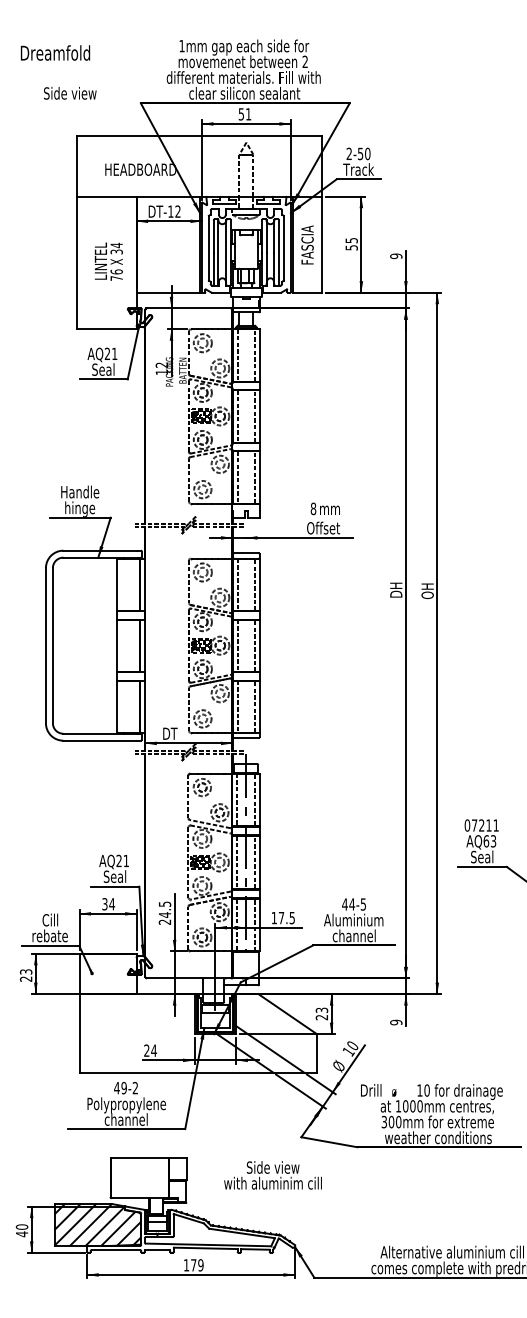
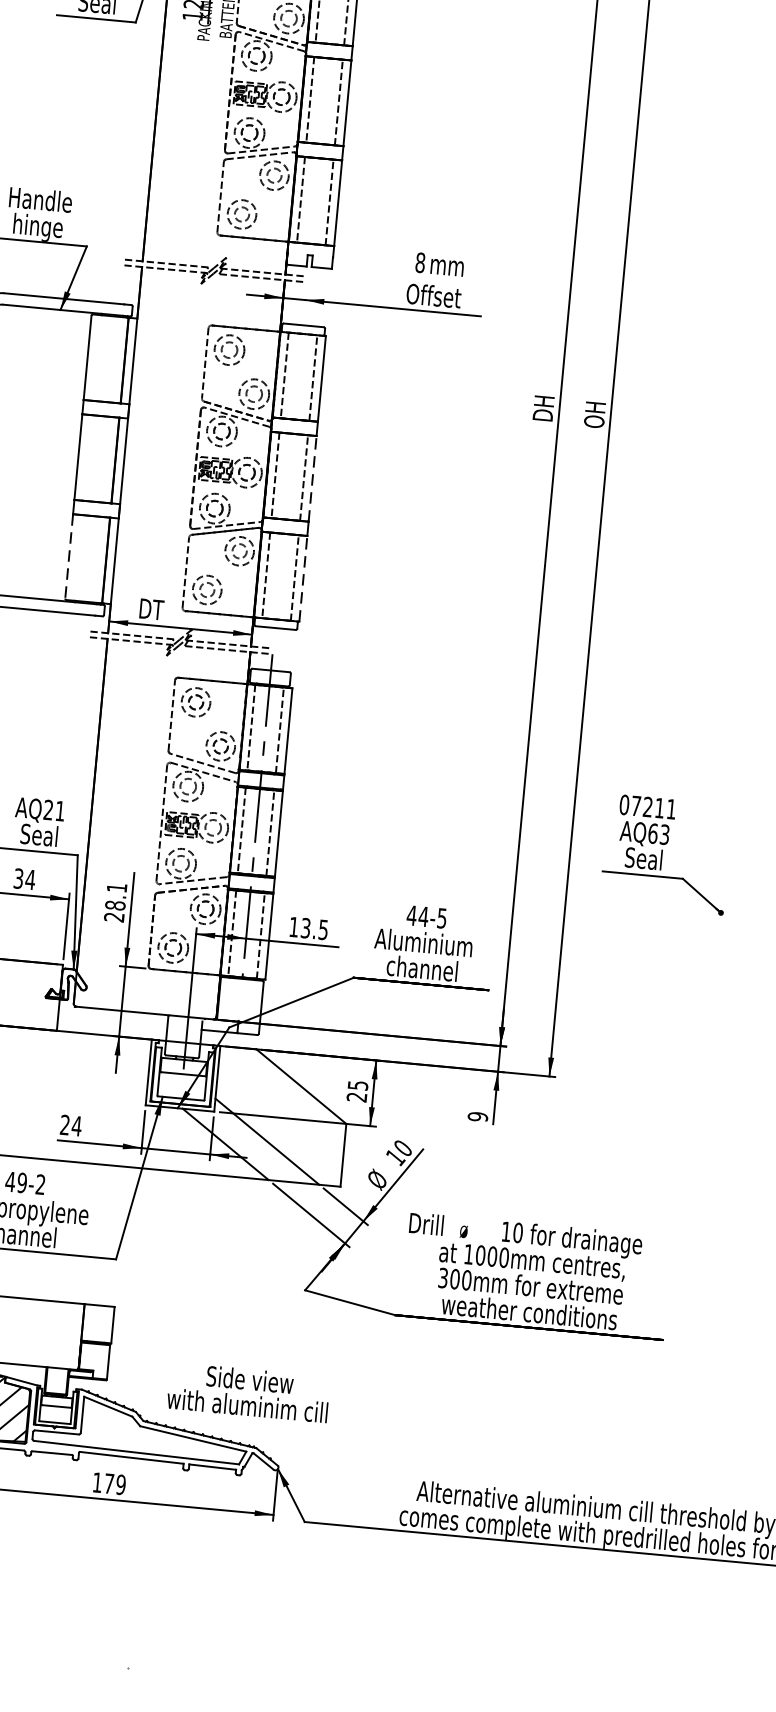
line: (260, 645) -> (312, 478), solid -> dashed
line: (117, 706) -> (69, 556), solid -> dashed
line: (260, 706) -> (303, 578), solid -> dashed
text: (164, 909) -> (115, 896), 24.5 -> 28.1
text: (281, 917) -> (305, 927), 17.5 -> 13.5
text: (321, 1009) -> (357, 1084), 23 -> 25
text: (272, 1175) -> (247, 1392), moved

